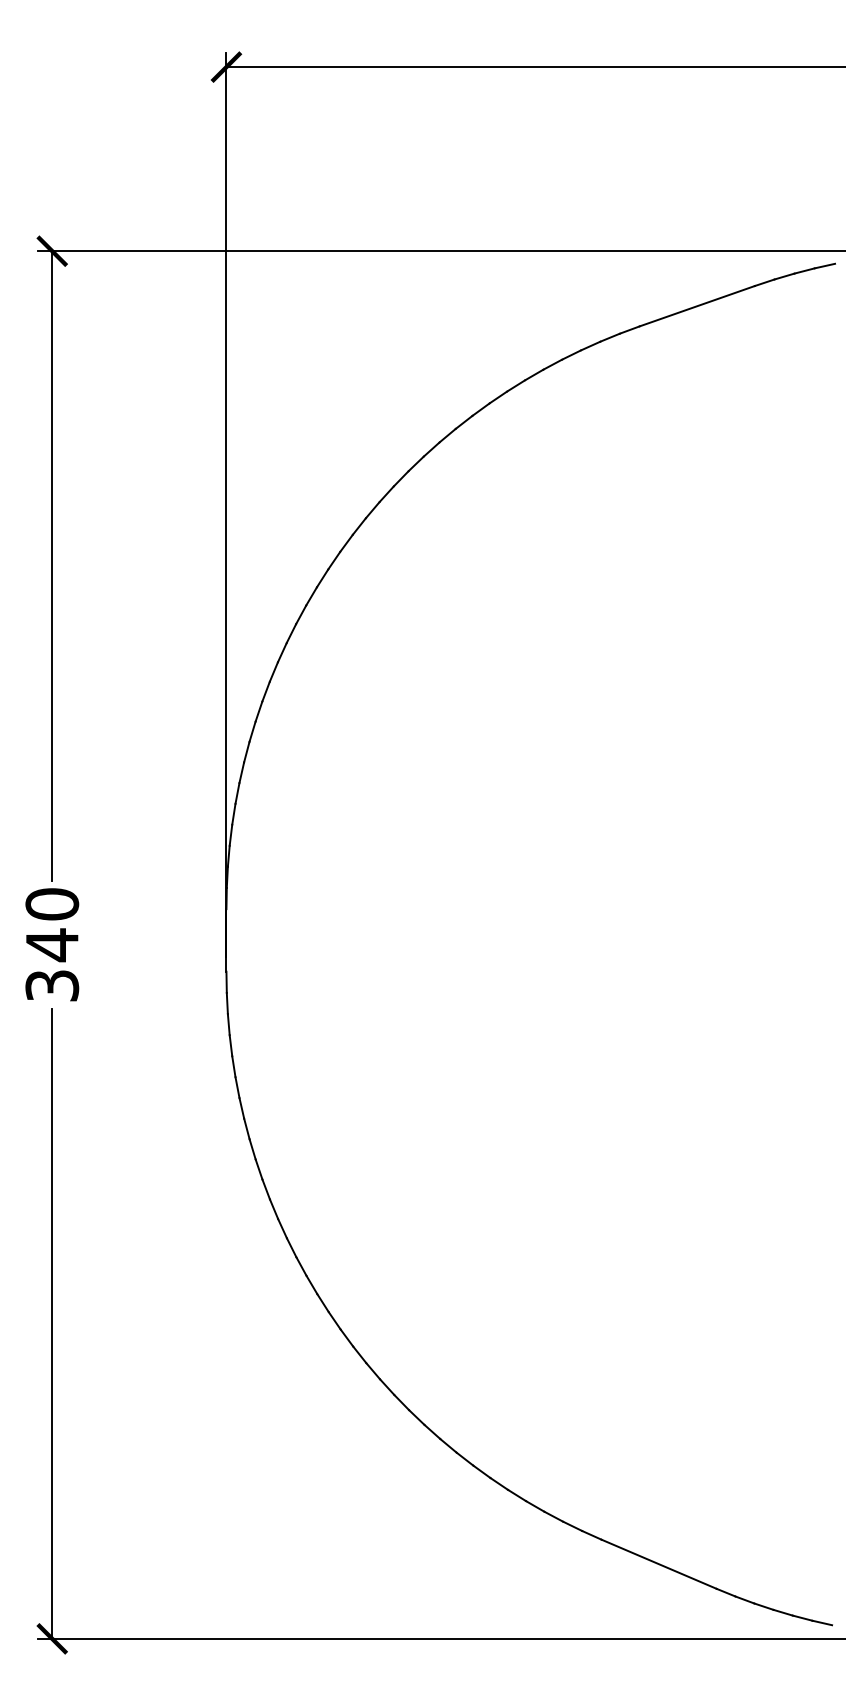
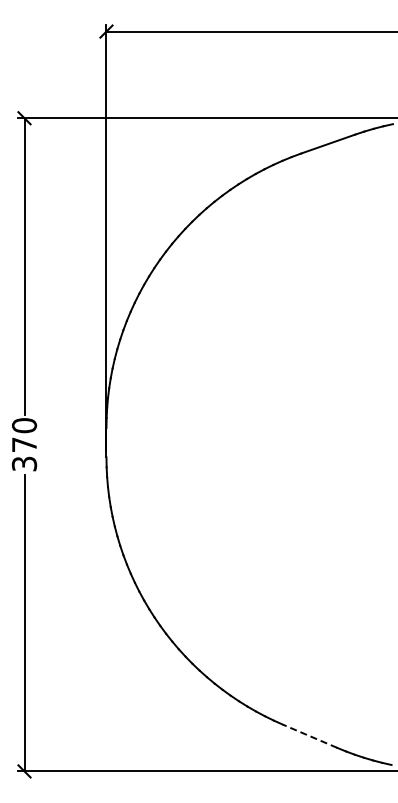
text: (52, 944) -> (24, 444), 340 -> 370
line: (657, 1564) -> (309, 736), solid -> dashed

